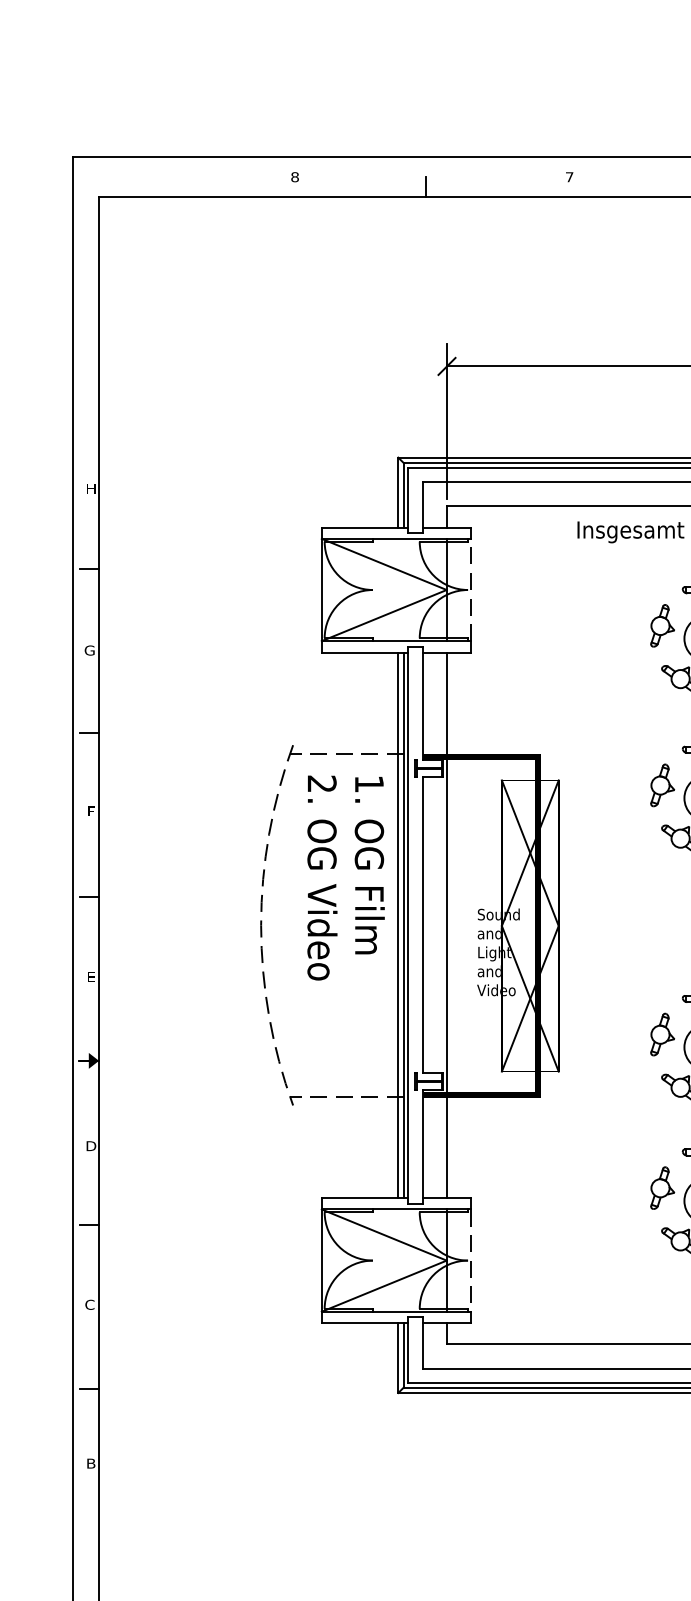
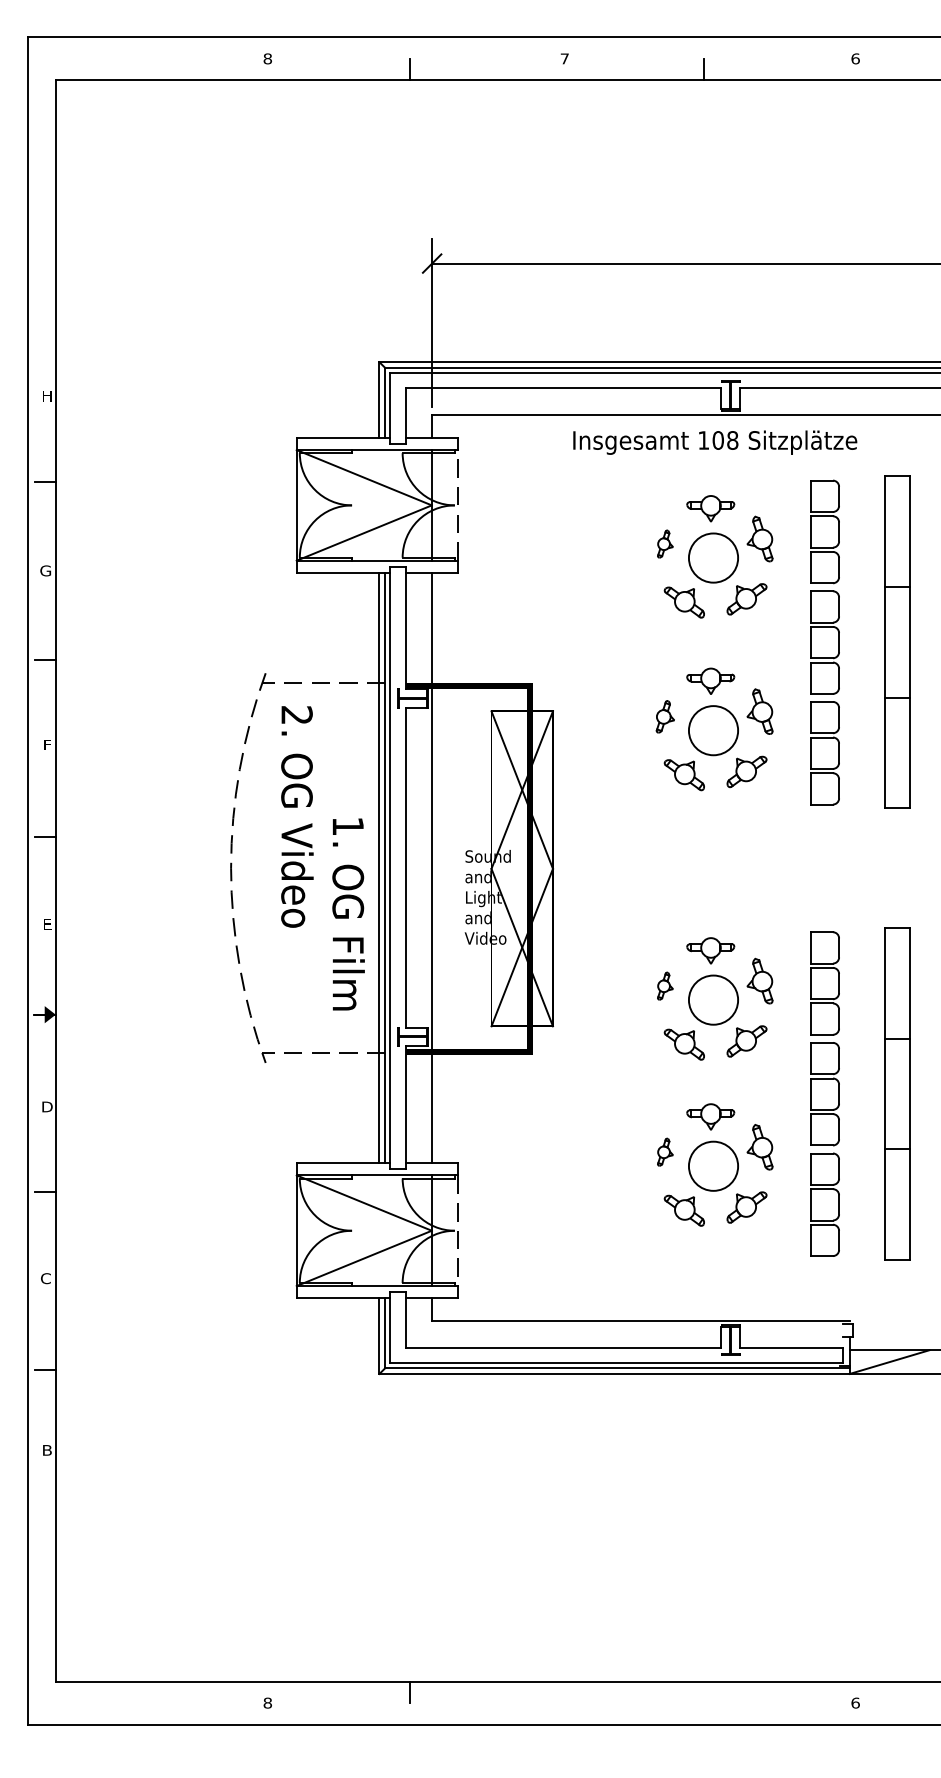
part: (662, 625) -> (665, 543), size x0.6
part: (662, 785) -> (665, 716), size x0.7
text: (369, 865) -> (348, 914), moved
part: (662, 1033) -> (665, 985), size x0.6
part: (662, 1187) -> (665, 1151), size x0.6

